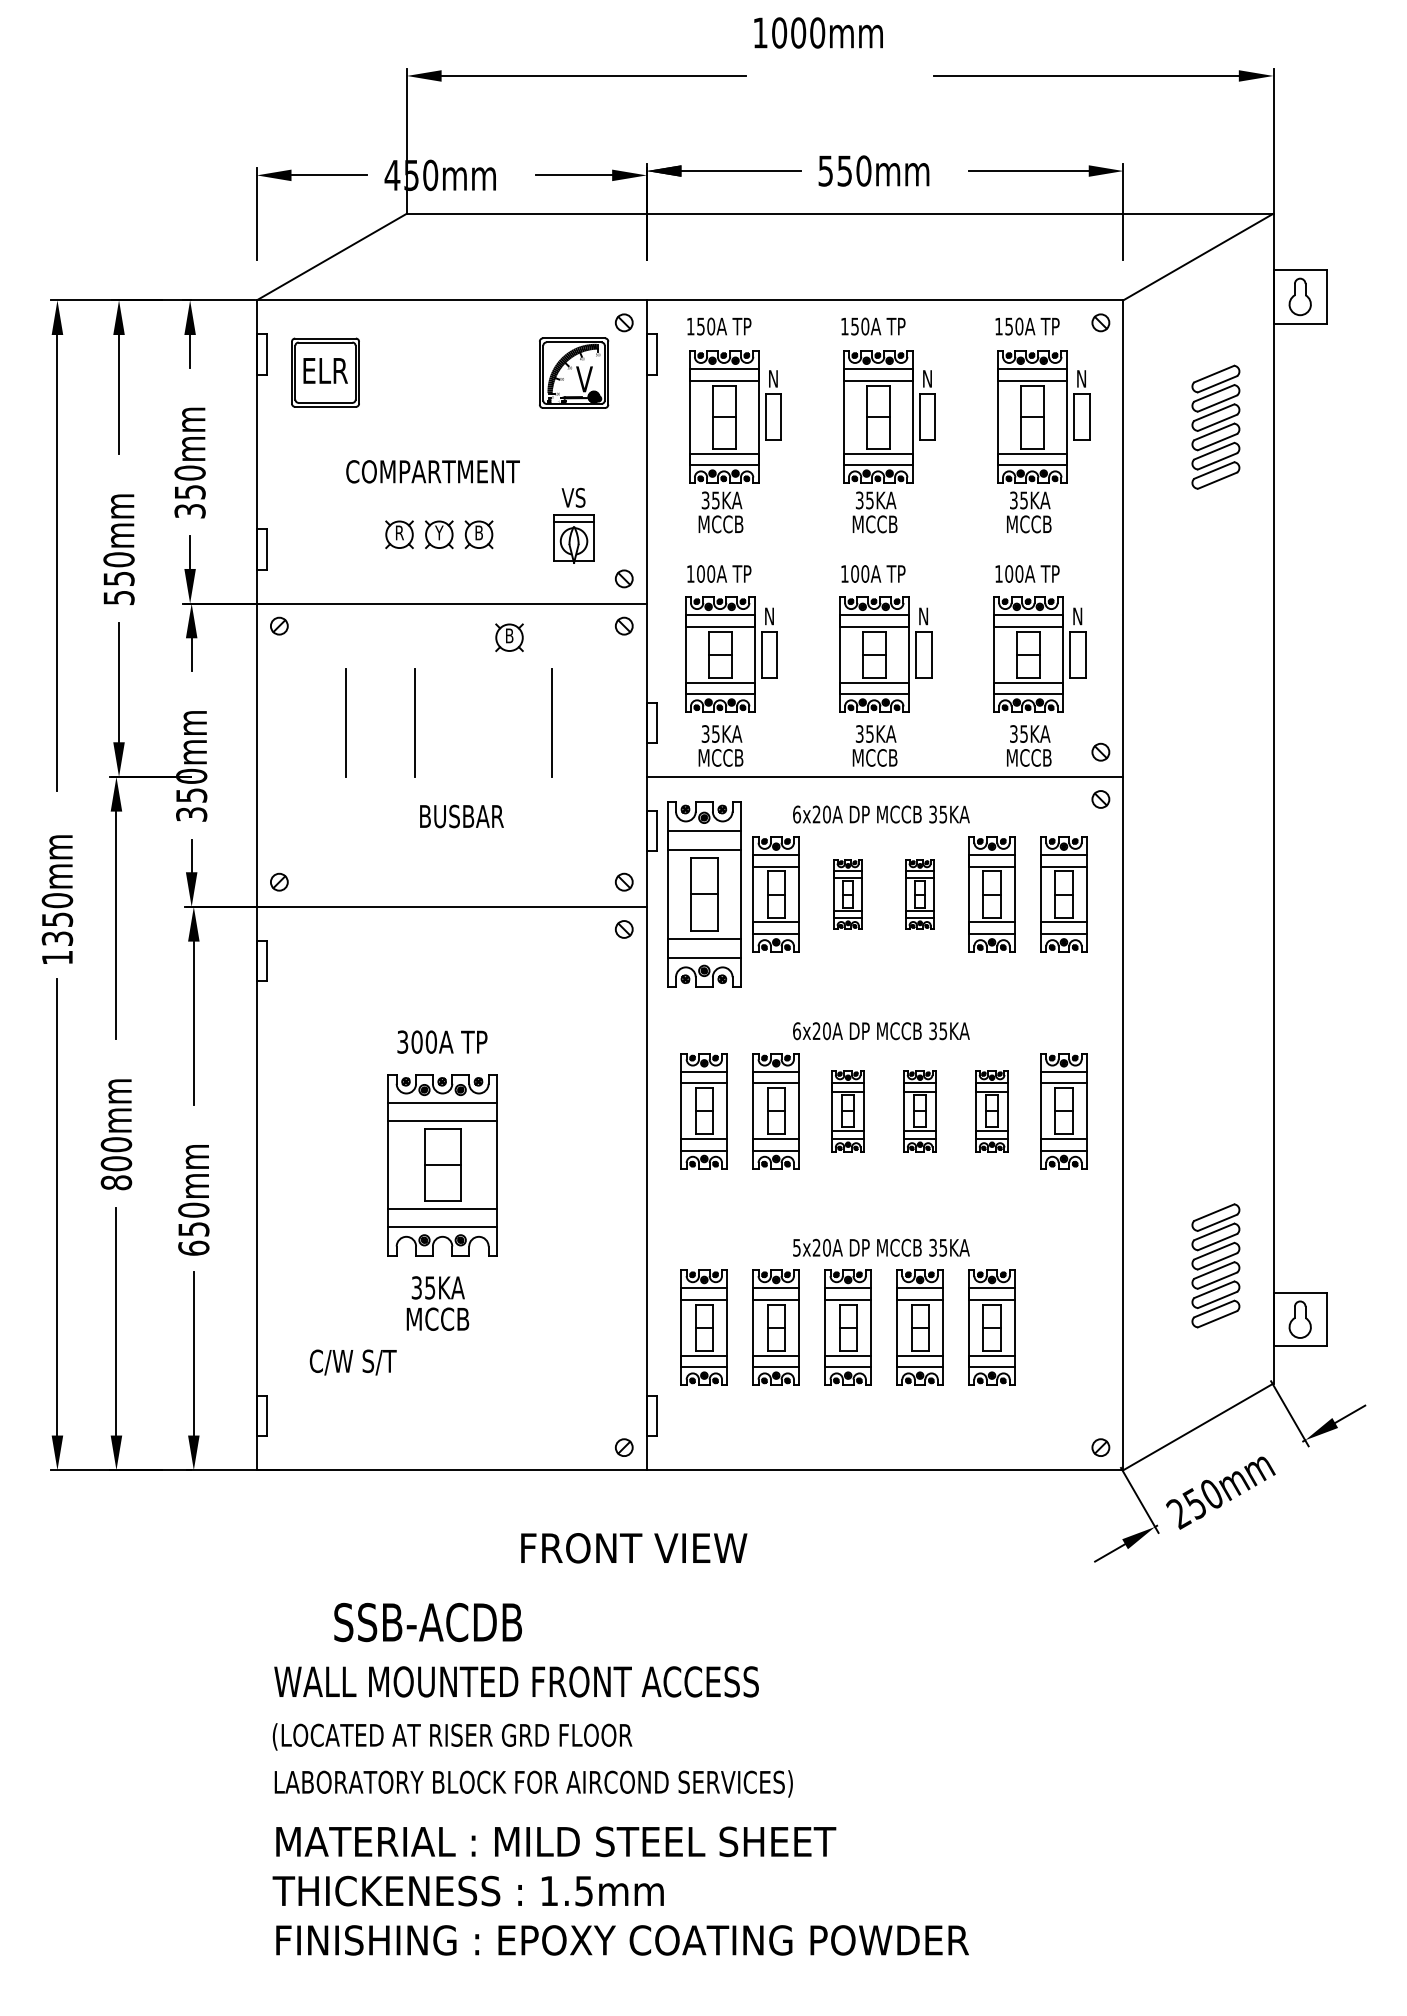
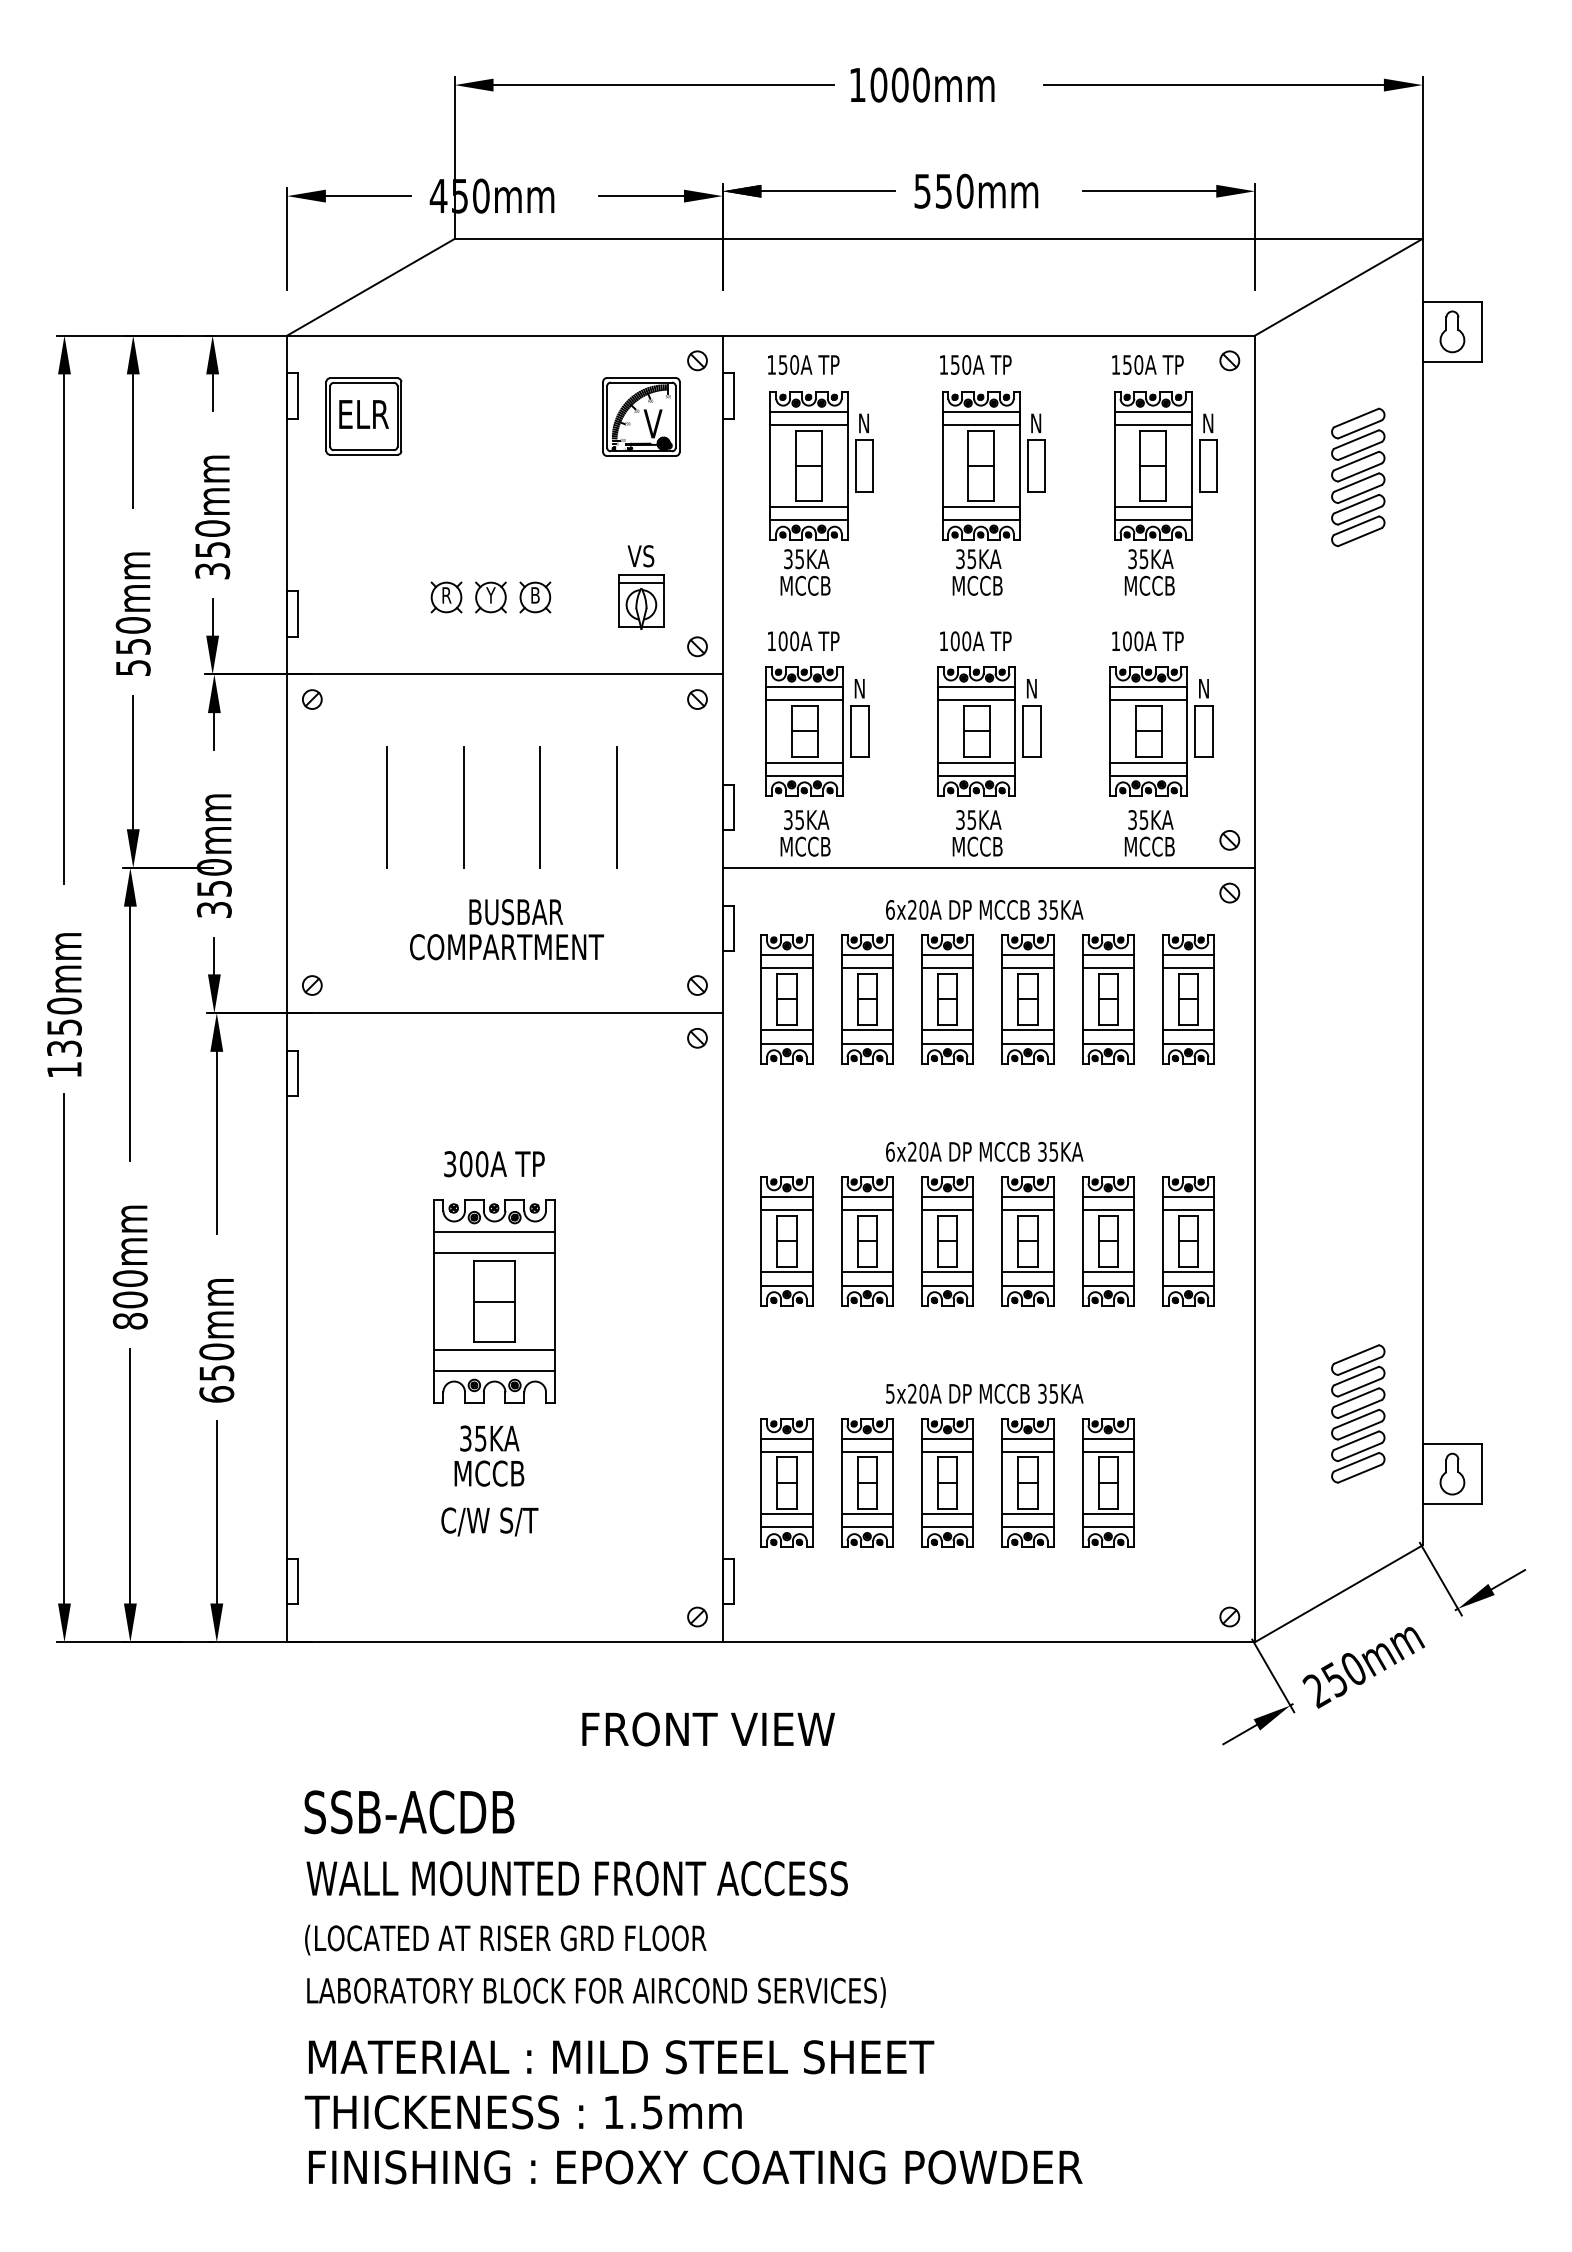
text: (818, 32) -> (922, 84), moved
text: (432, 472) -> (506, 947), moved
part: (509, 637) -> (569, 712), removed
line: (483, 722) -> (540, 807), added
part: (703, 894) -> (786, 999), size x0.62
part: (848, 894) -> (947, 999), size x1.67
part: (919, 894) -> (1027, 999), size x1.67
part: (848, 1111) -> (947, 1241), size x1.43
part: (919, 1111) -> (1027, 1241), size x1.43
part: (992, 1111) -> (1108, 1241), size x1.43
text: (352, 1362) -> (489, 1521), moved
text: (428, 1622) -> (409, 1812), moved

